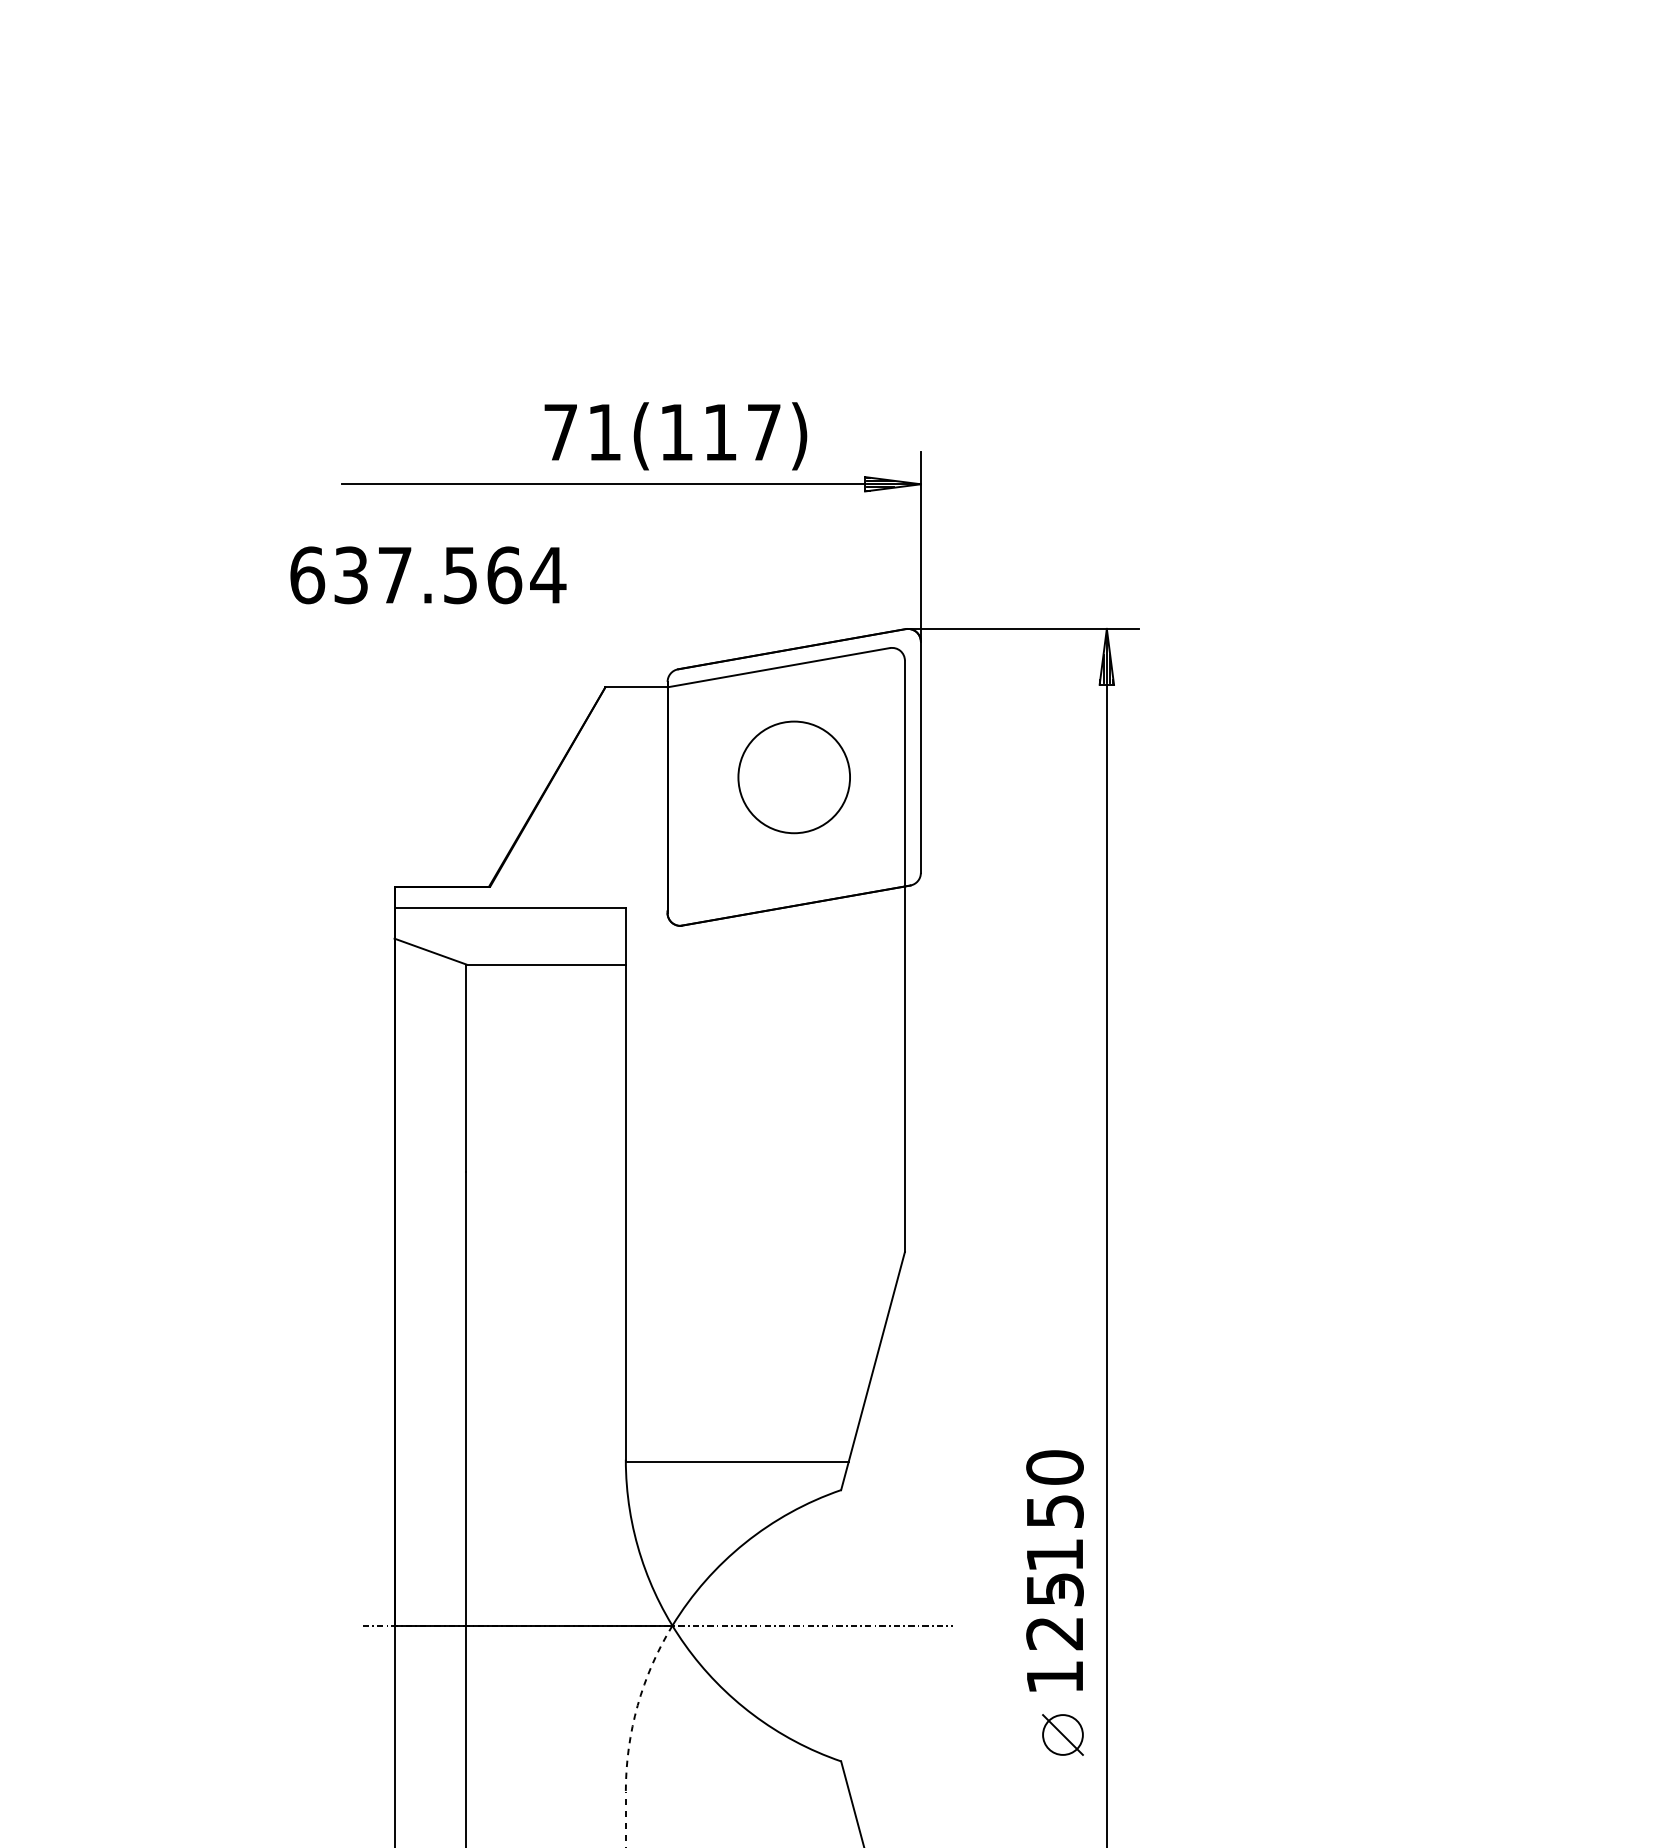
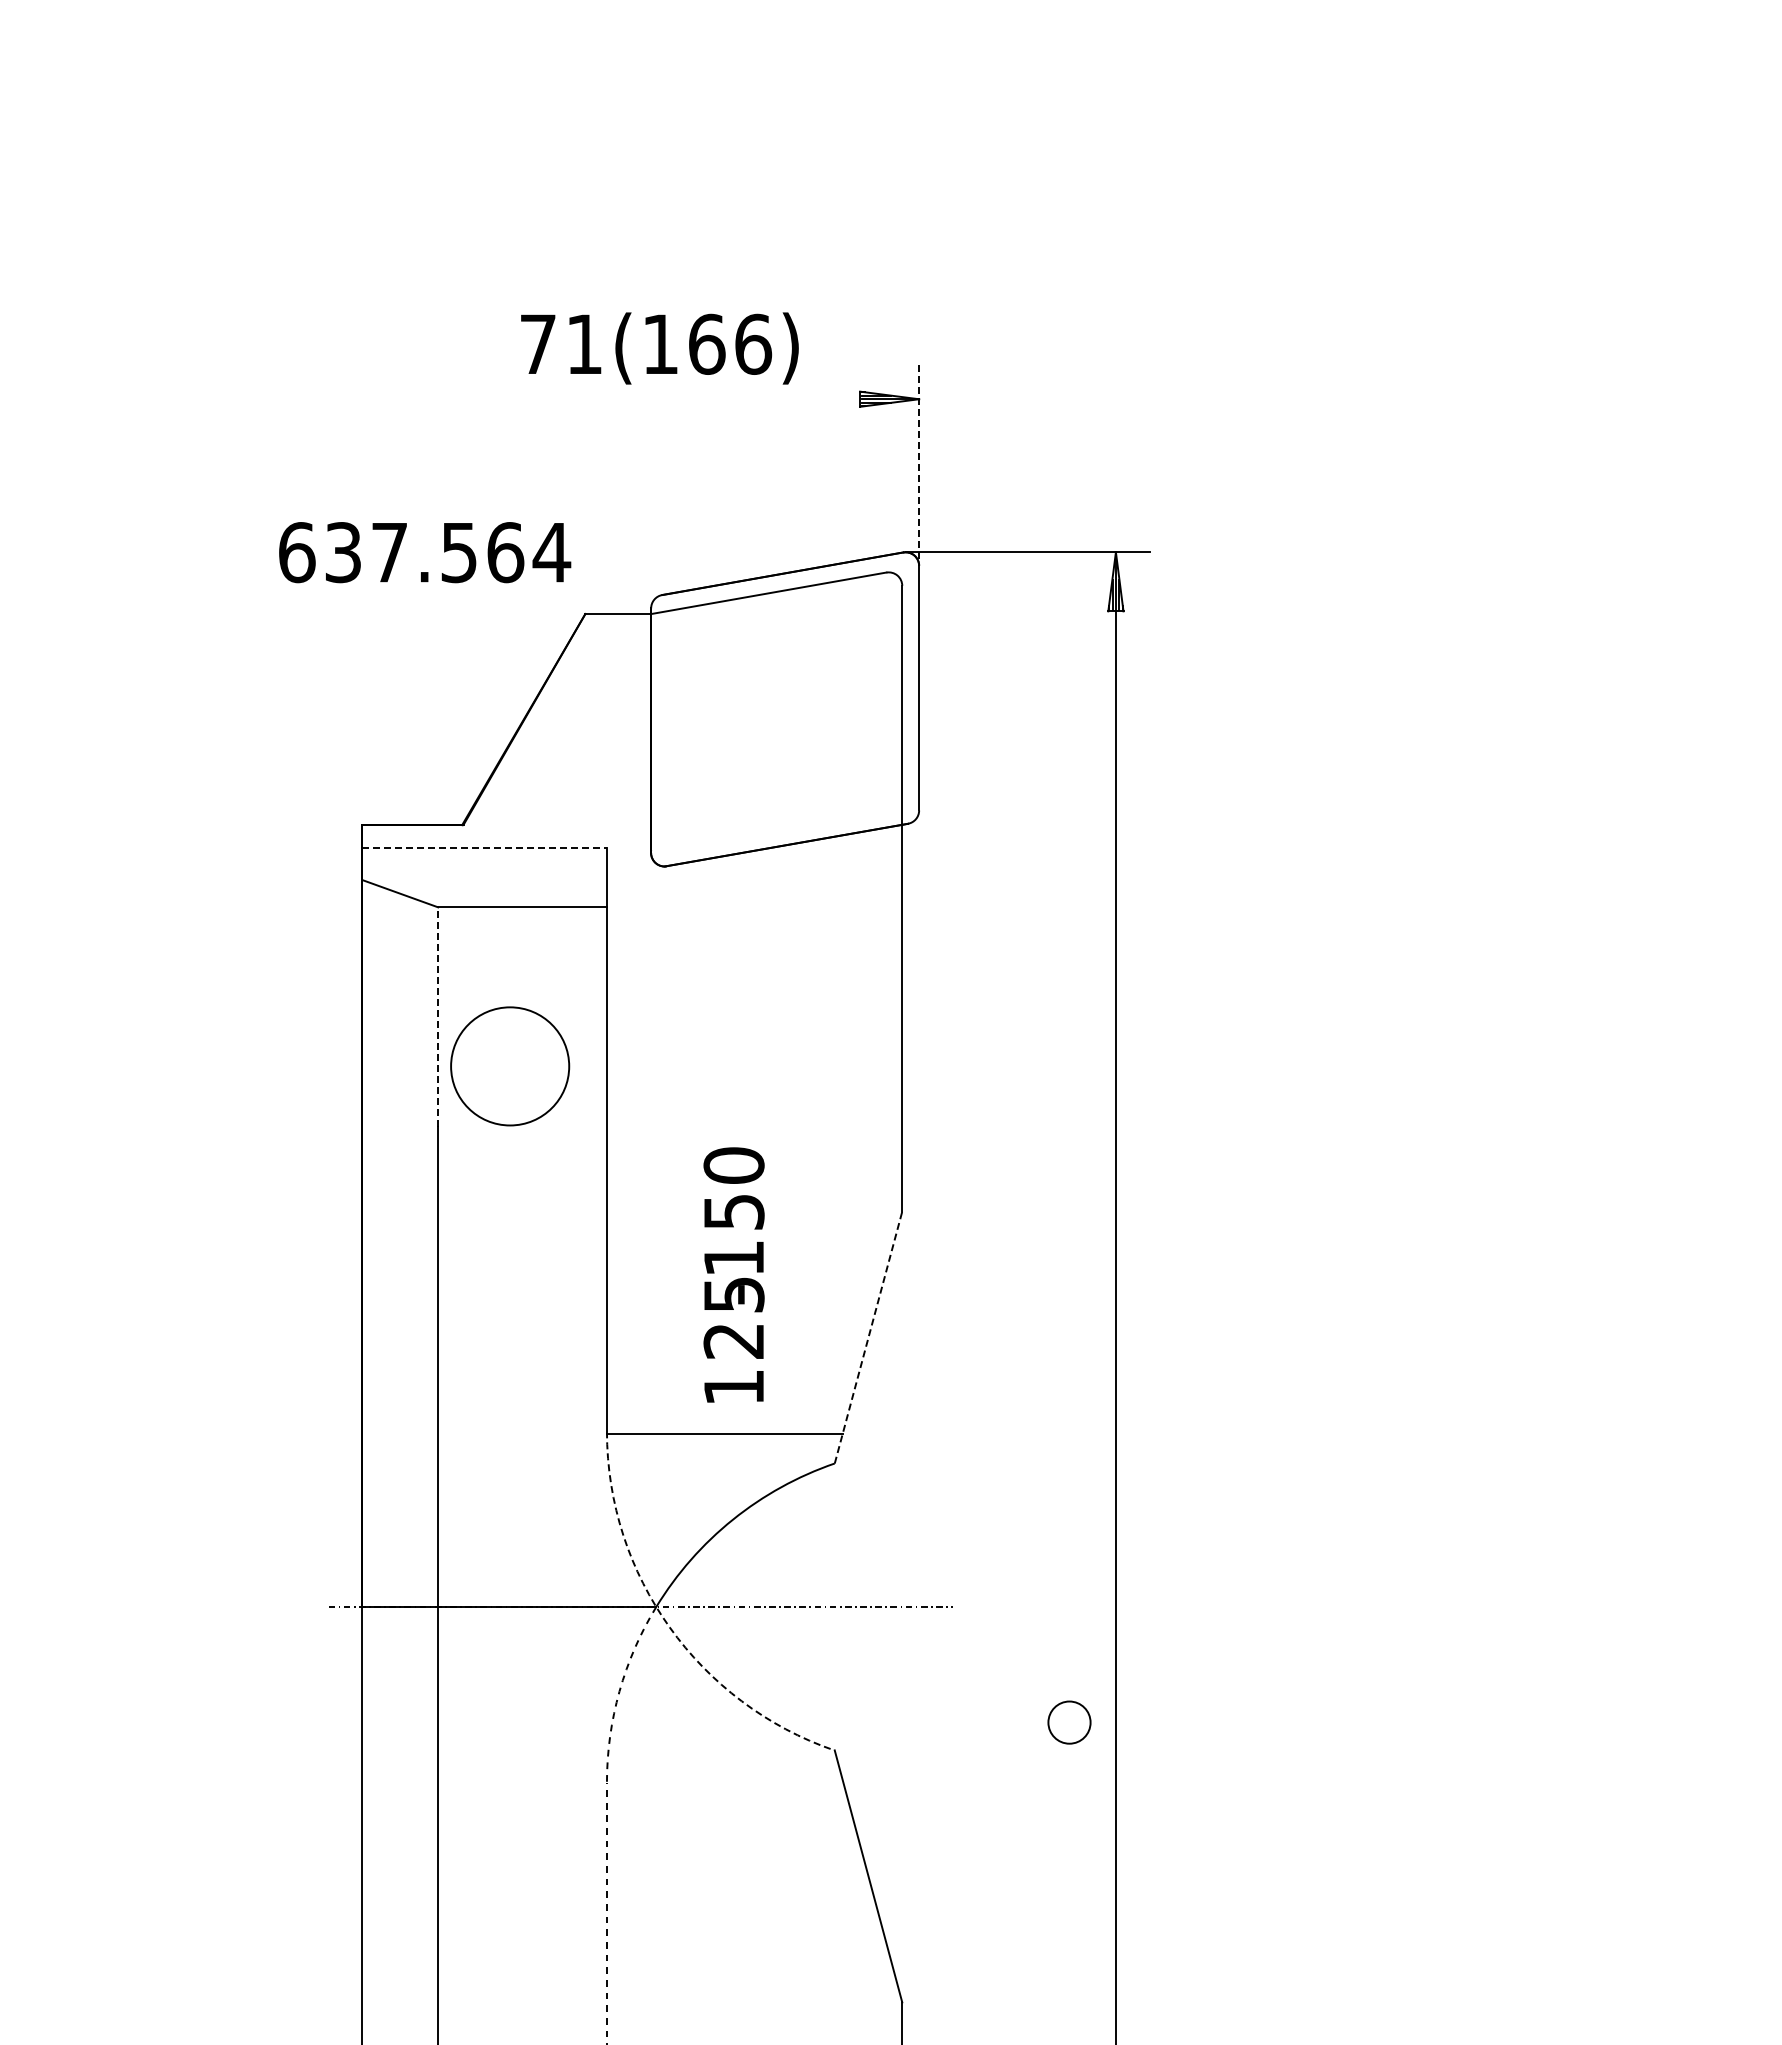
text: (742, 431) -> (730, 343), (117) -> (166)
line: (603, 484) -> (583, 399), removed
line: (921, 547) -> (919, 466), solid -> dashed
text: (428, 575) -> (425, 552), moved
circle: (794, 777) -> (510, 1066), moved
line: (511, 907) -> (485, 847), solid -> dashed
line: (466, 1068) -> (438, 1017), solid -> dashed
line: (873, 1371) -> (868, 1337), solid -> dashed
text: (1054, 1570) -> (733, 1274), moved
arc: (684, 1645) -> (669, 1627), solid -> dashed
line: (1062, 1734) -> (1069, 1722), removed

